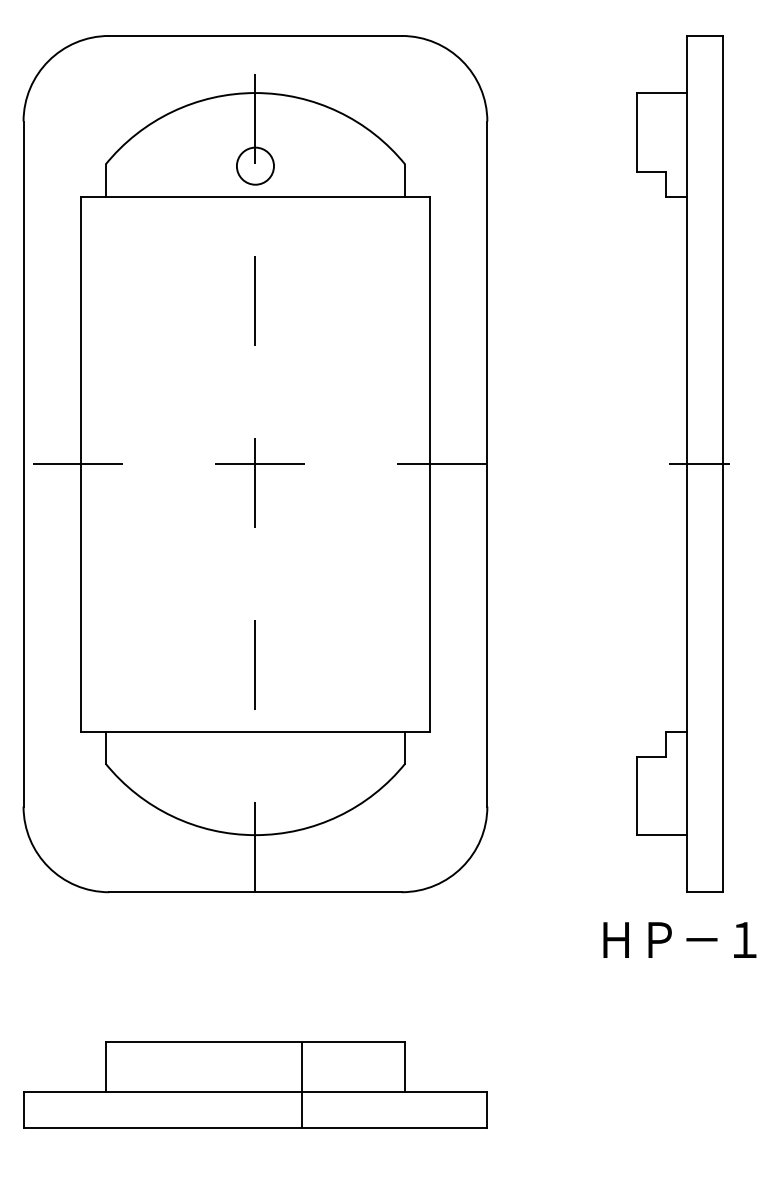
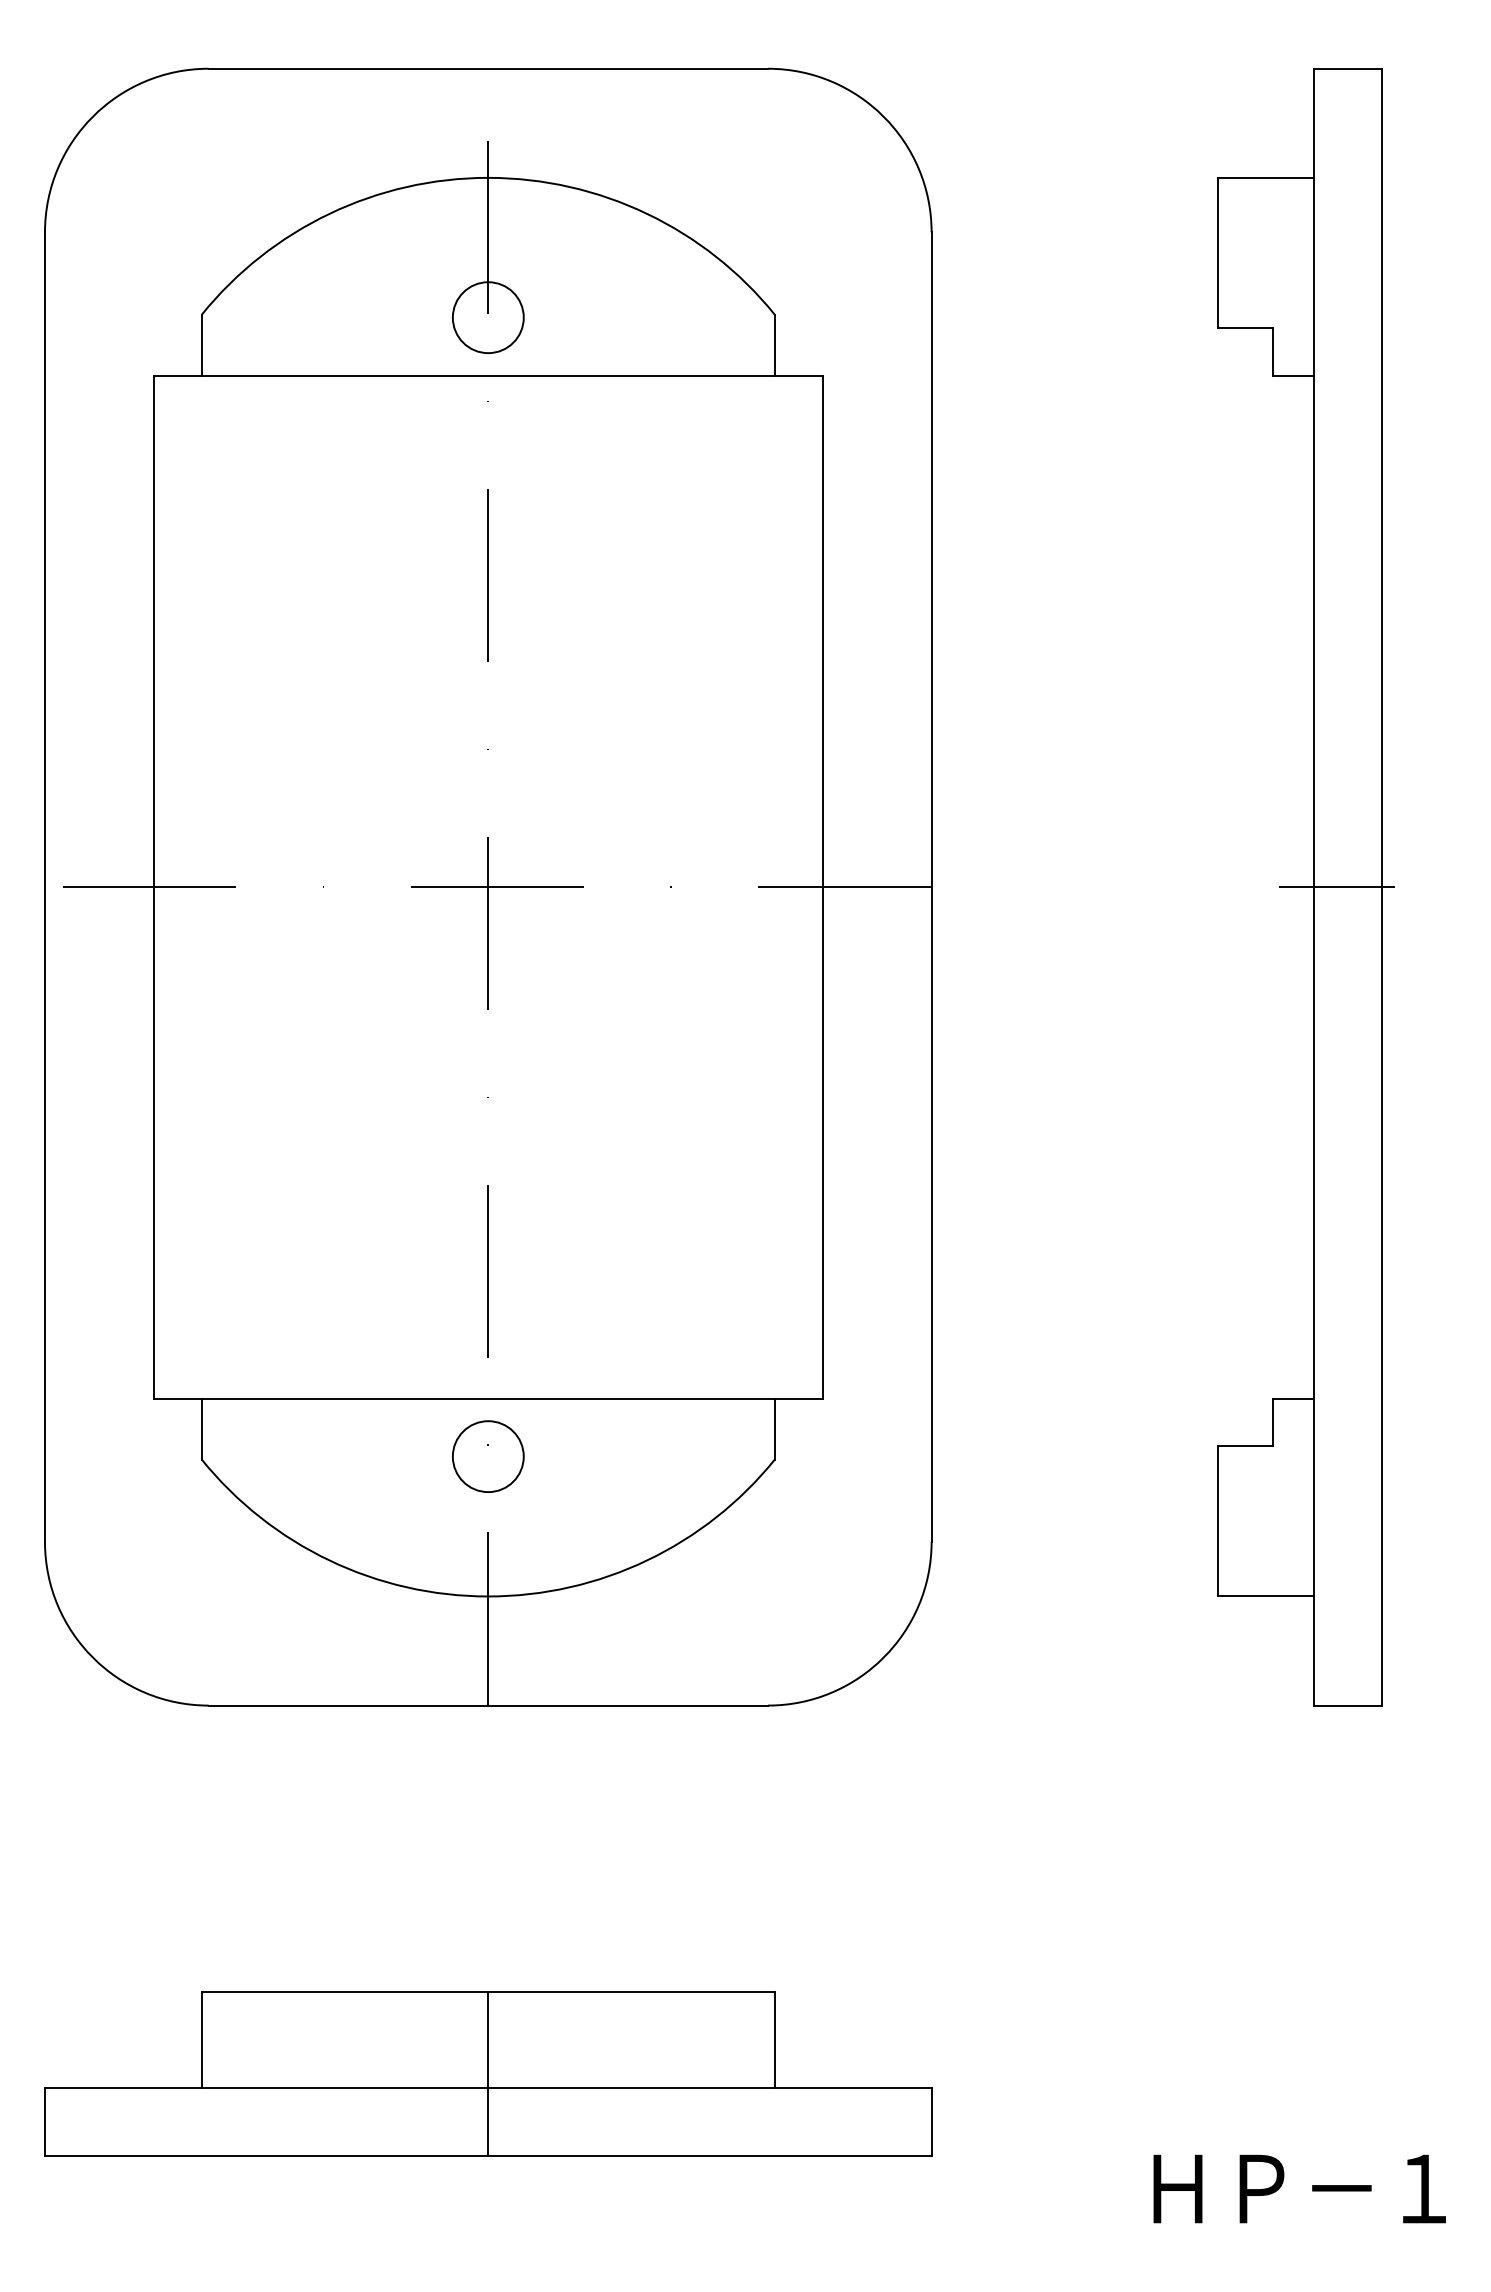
circle: (255, 761) -> (488, 1455), added
text: (679, 939) -> (1298, 2187), moved
line: (302, 1084) -> (488, 2073), moved

